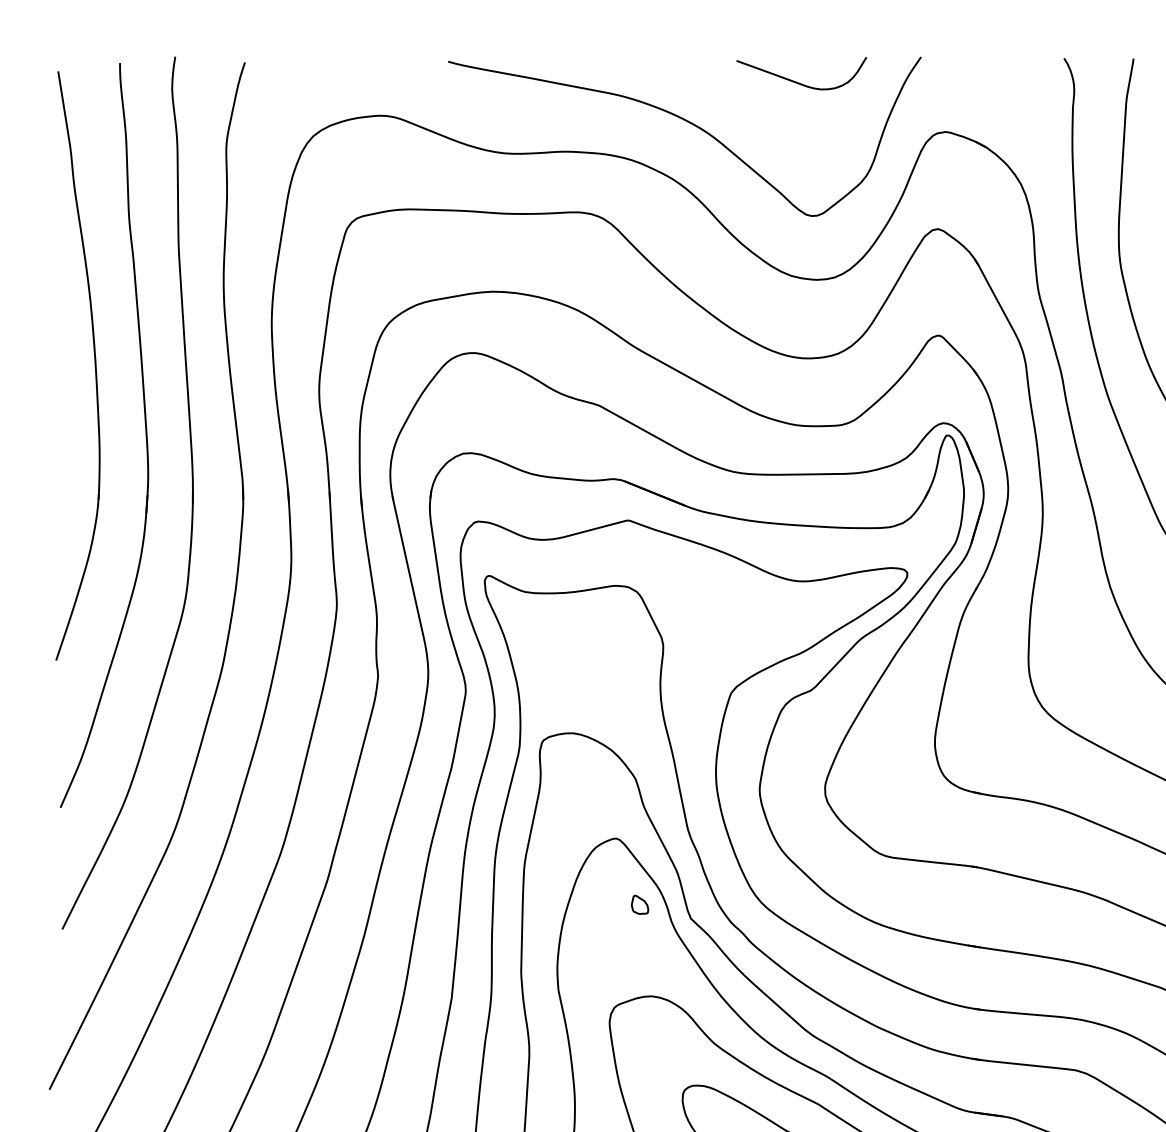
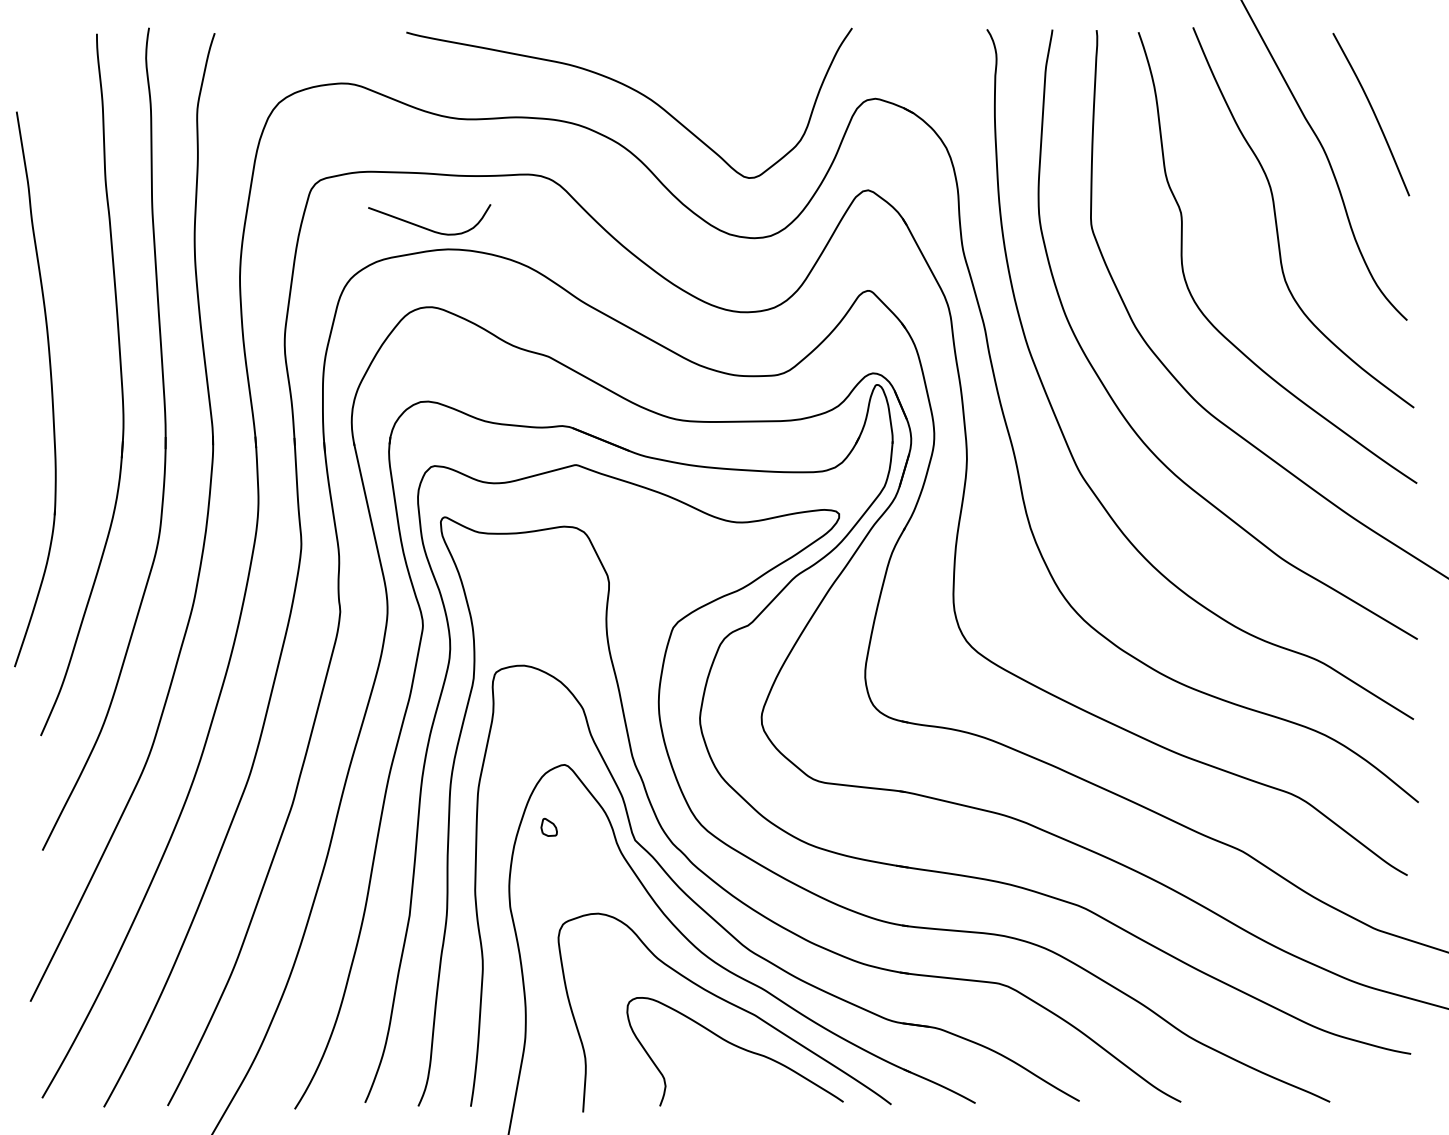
curve: (797, 81) -> (425, 227), moved
part: (94, 361) -> (50, 385), moved
part: (639, 903) -> (548, 826), moved

